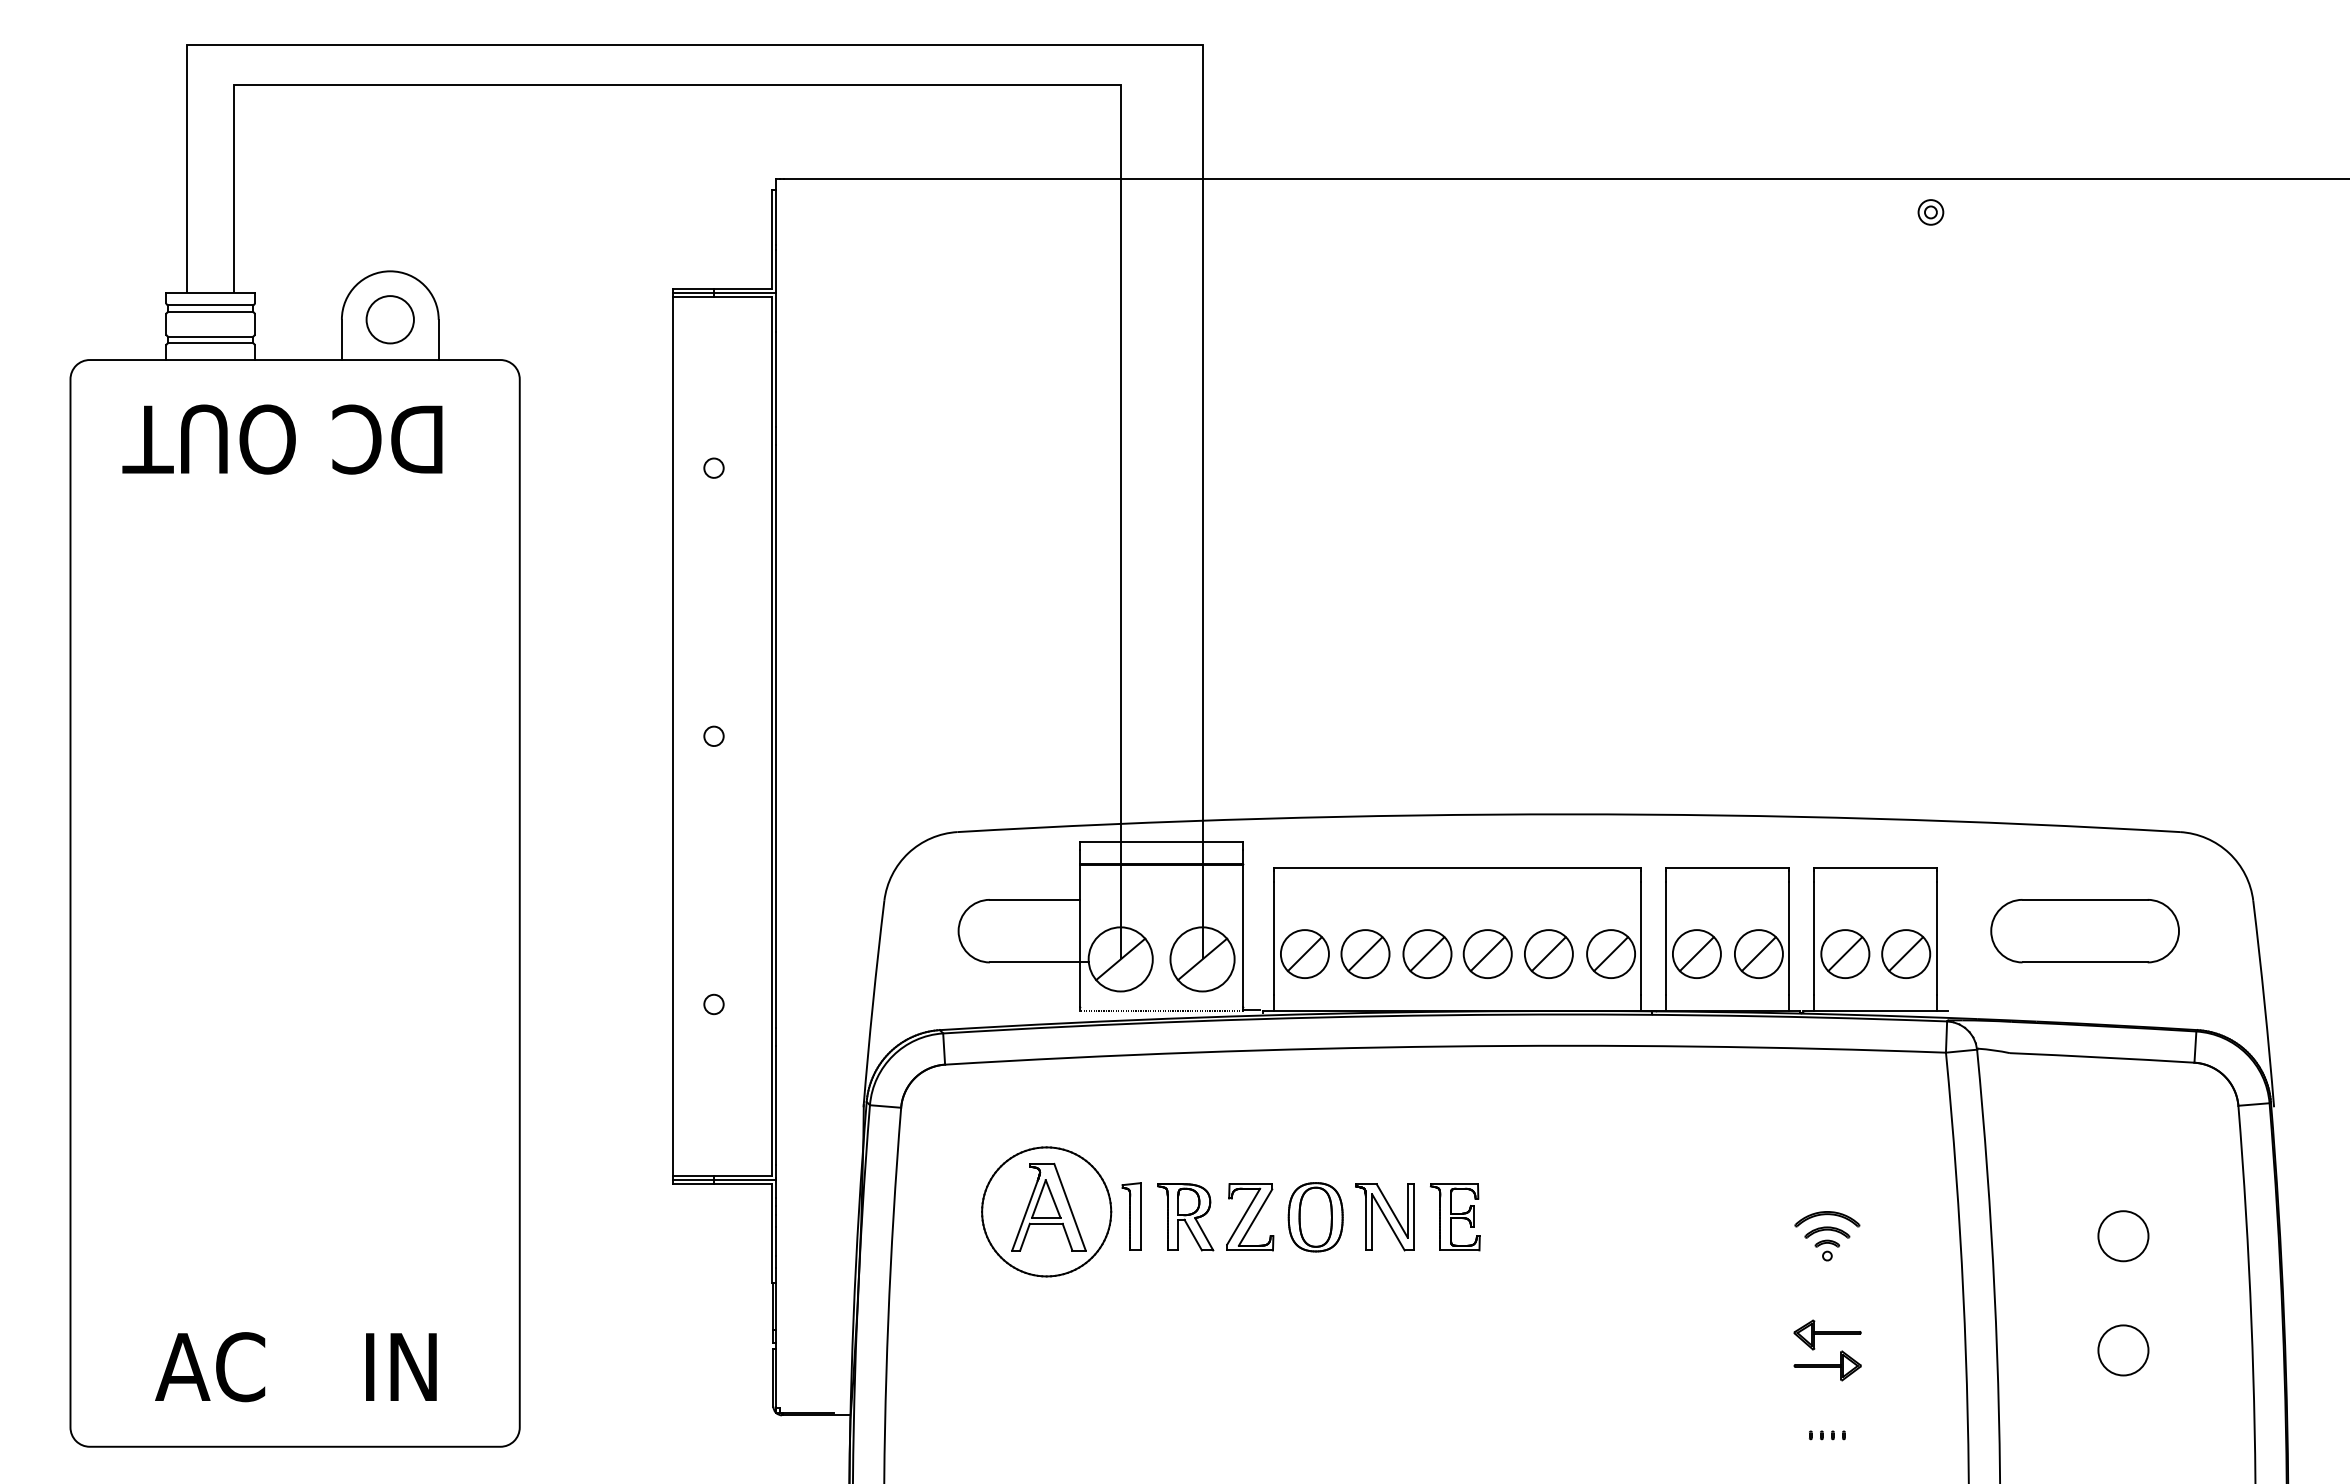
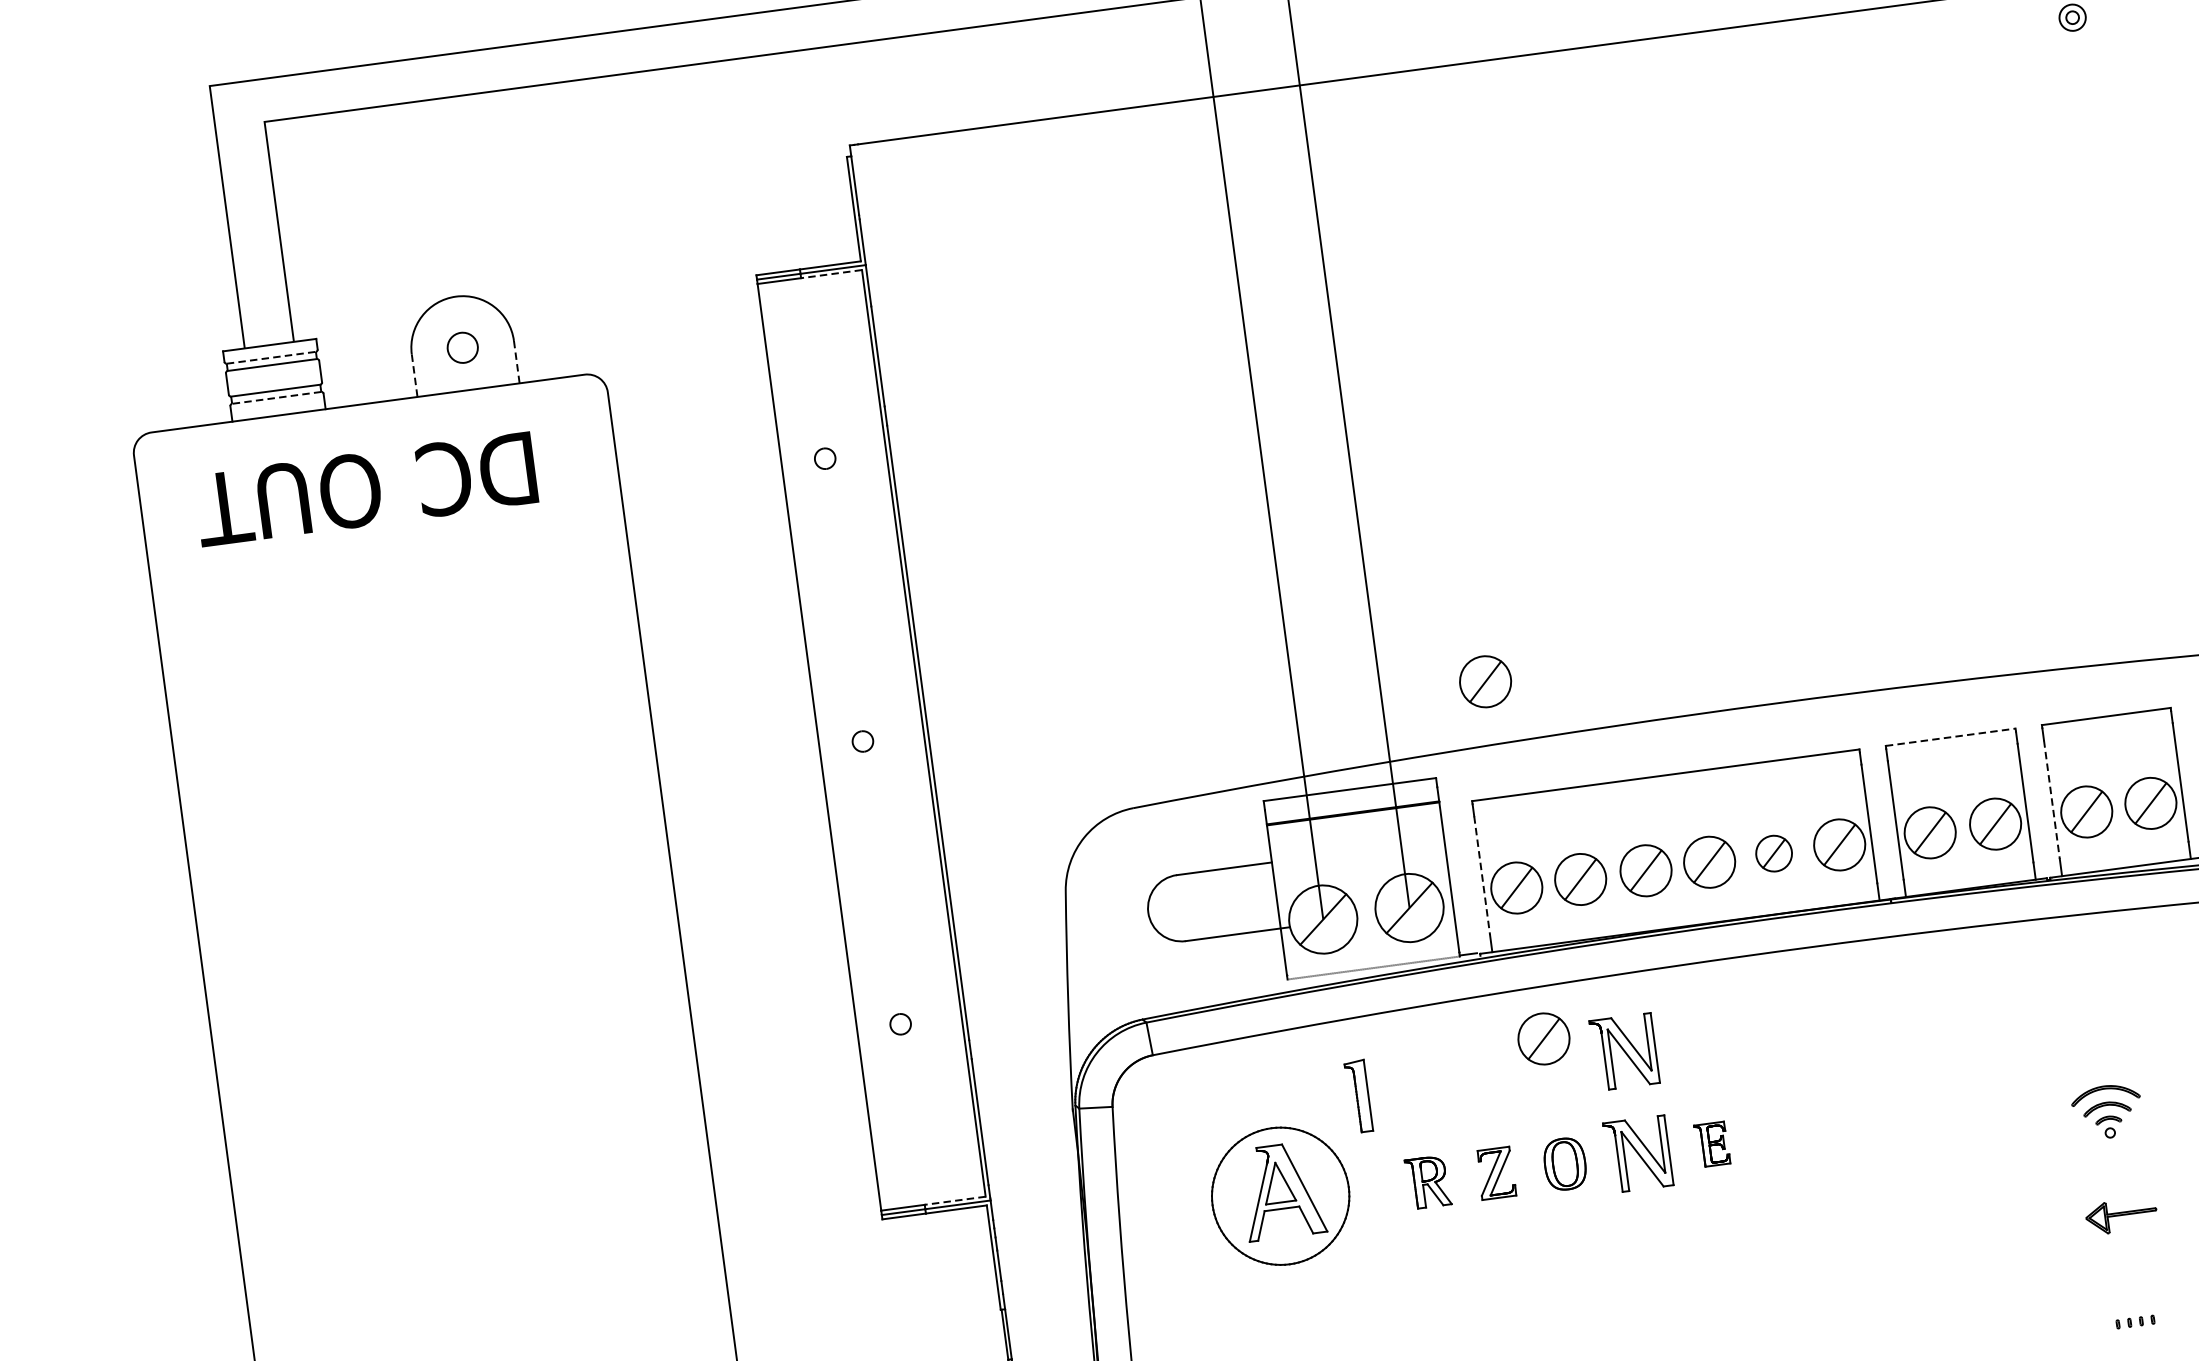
line: (742, 297) -> (831, 274), solid -> dashed
line: (211, 305) -> (272, 357), solid -> dashed
circle: (389, 319) -> (462, 347), size x0.6
line: (341, 340) -> (414, 376), solid -> dashed
line: (438, 340) -> (516, 362), solid -> dashed
line: (210, 343) -> (276, 398), solid -> dashed
part: (1301, 757) -> (1485, 681), added
line: (1727, 867) -> (1950, 737), solid -> dashed
line: (1274, 938) -> (1482, 875), solid -> dashed
line: (1814, 938) -> (2052, 799), solid -> dashed
part: (1548, 953) -> (1773, 853), size x0.7
part: (1311, 1097) -> (1543, 1038), added
part: (1384, 1120) -> (1624, 1052), added
line: (742, 1175) -> (954, 1200), solid -> dashed
part: (1131, 1216) -> (1358, 1096), moved
part: (1185, 1217) -> (1427, 1182), size x0.7
part: (1250, 1217) -> (1496, 1173), size x0.7
part: (1315, 1217) -> (1565, 1164), size x0.7
part: (1454, 1217) -> (1711, 1144), size x0.6
part: (1827, 1365) -> (2125, 1248), removed

